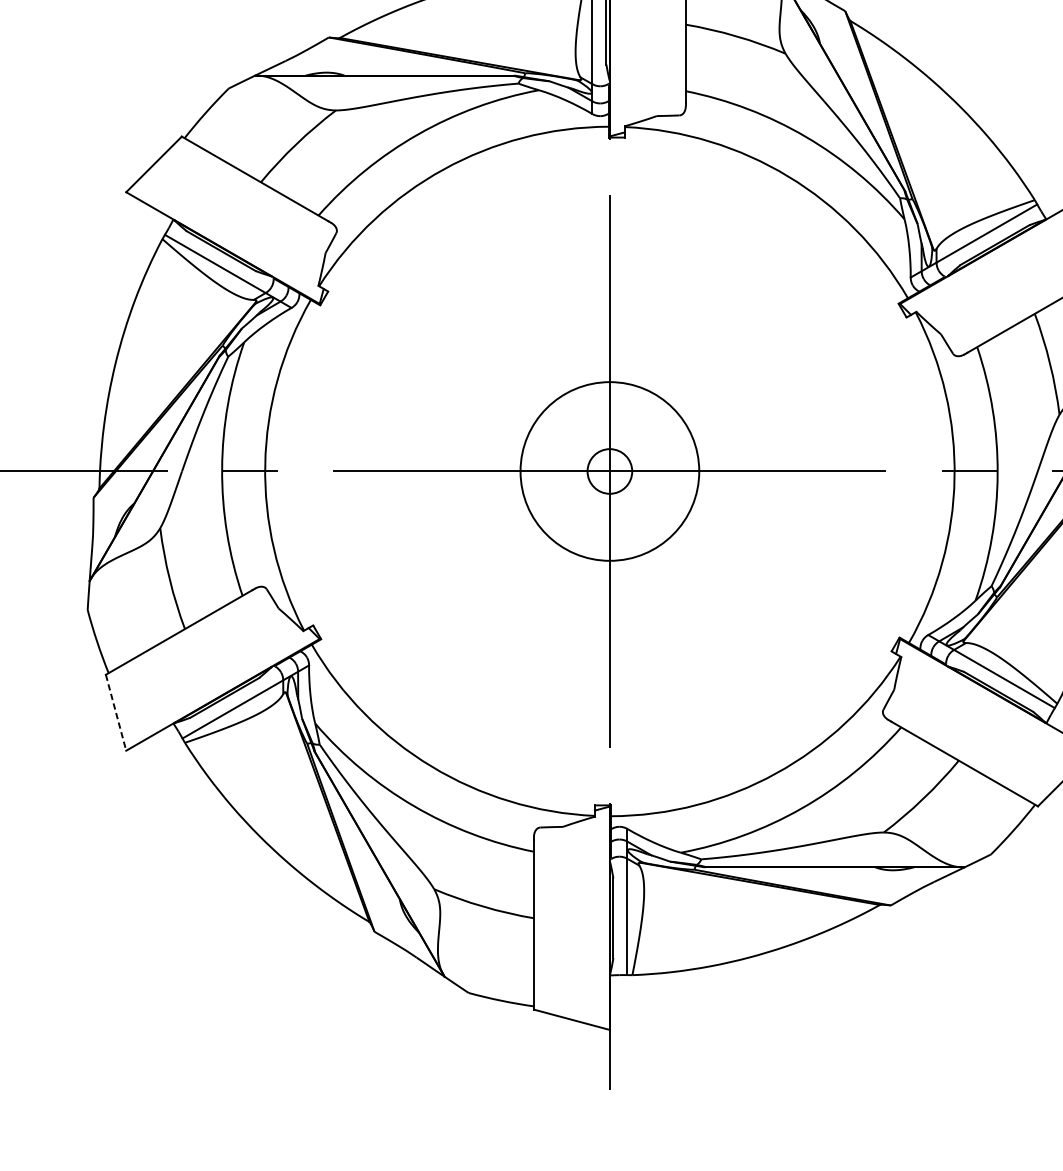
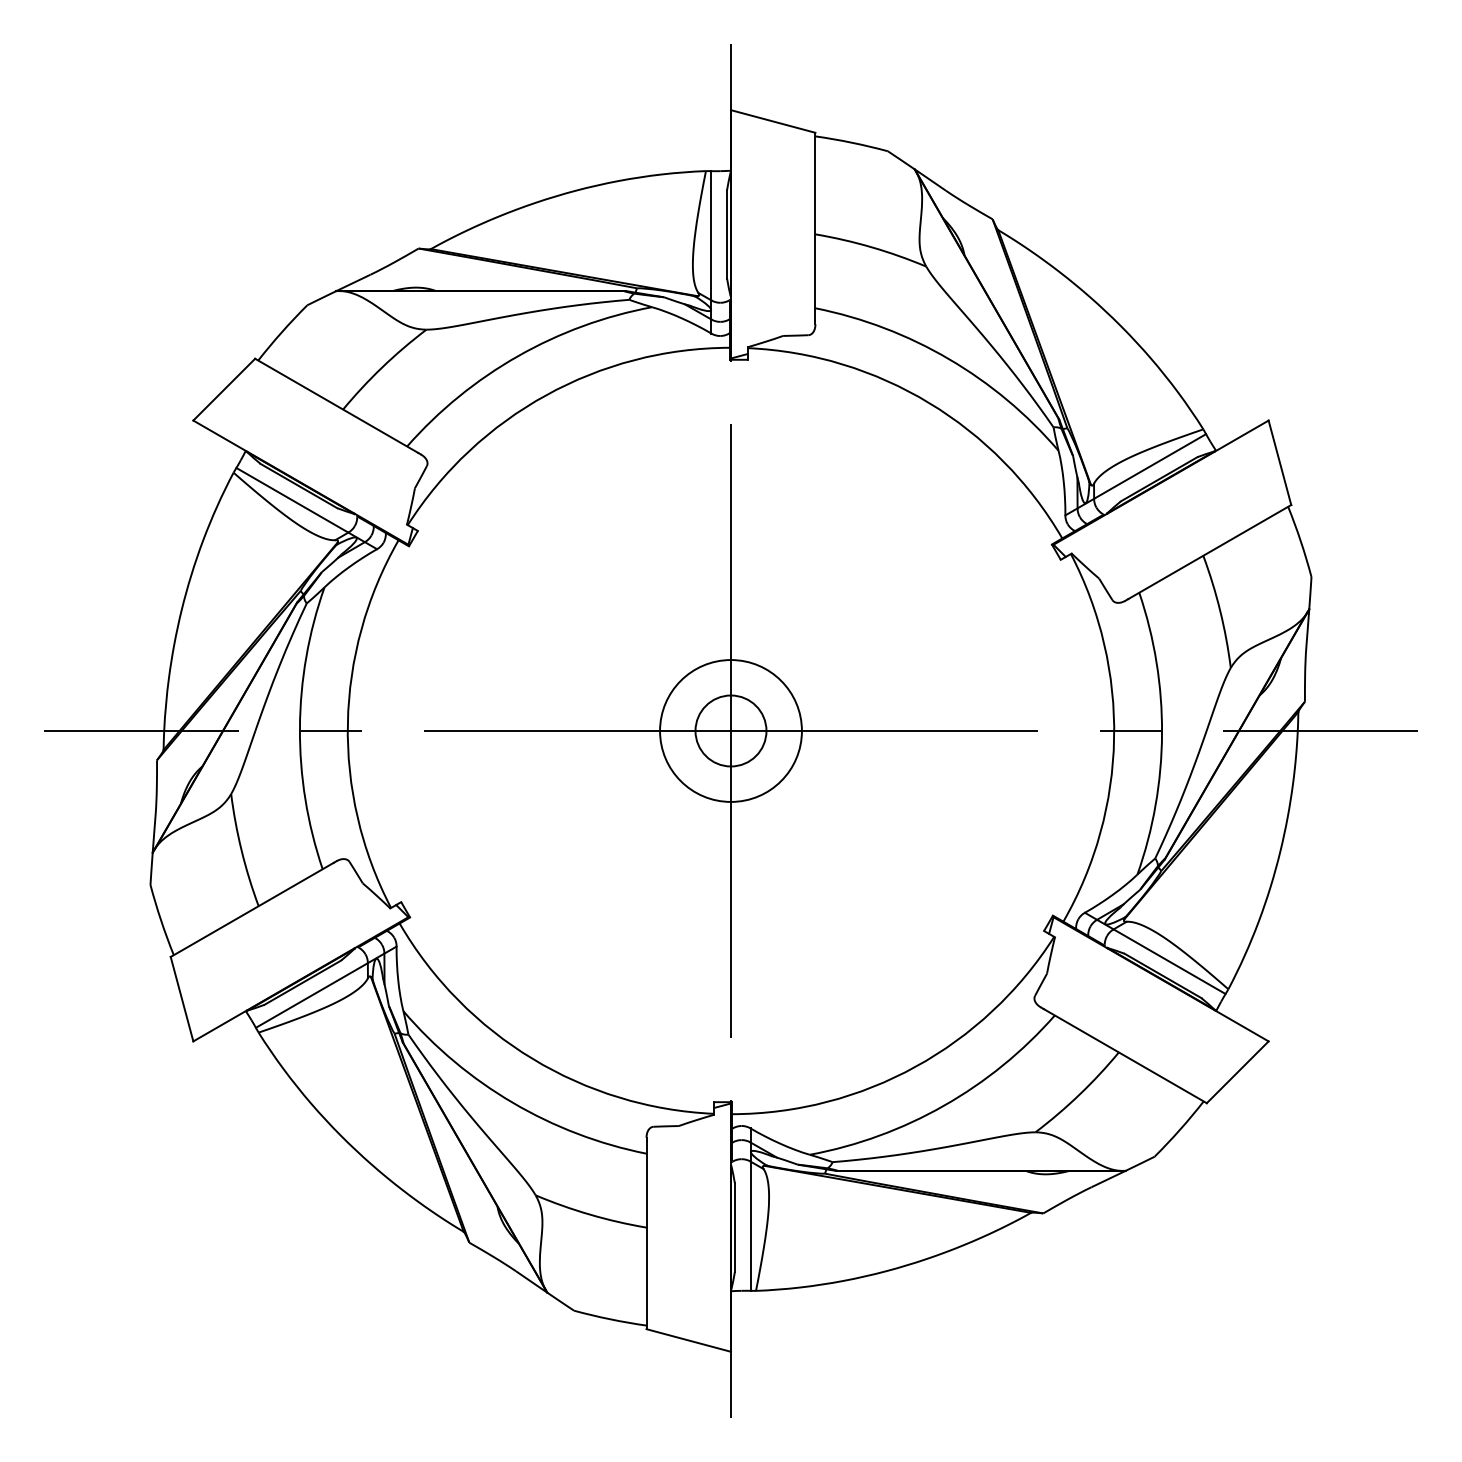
circle: (609, 471) -> (730, 730), size x0.71
circle: (609, 471) -> (730, 730), size x1.43
line: (116, 713) -> (182, 999), dashed -> solid

